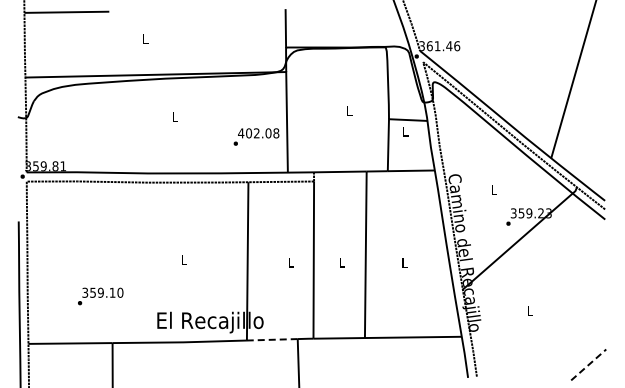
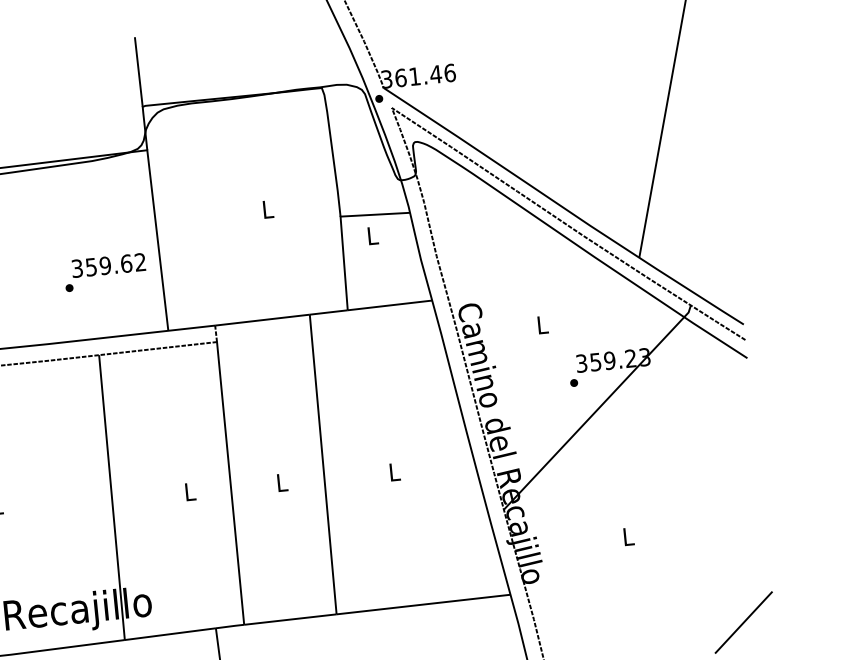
text: (258, 133) -> (108, 265), 402.08 -> 359.62
line: (271, 339) -> (168, 633), dashed -> solid
line: (589, 364) -> (745, 621), dashed -> solid

